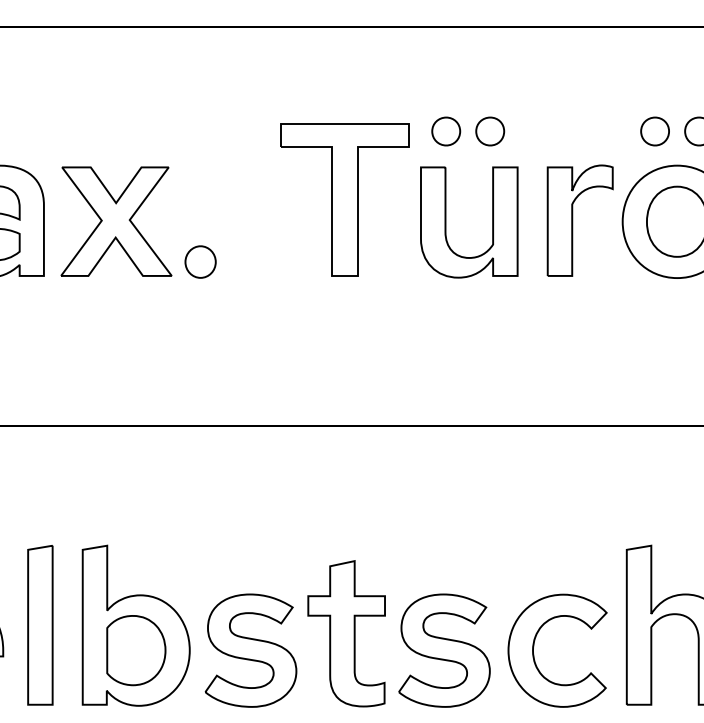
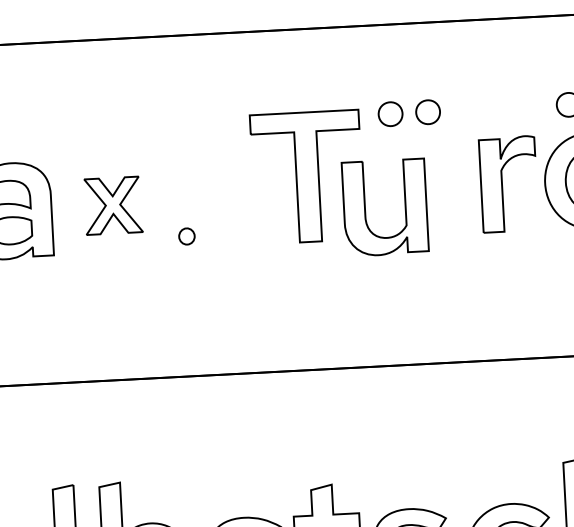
part: (116, 221) -> (113, 205), size x0.6
part: (446, 222) -> (365, 208), moved
part: (200, 261) -> (186, 236), size x0.6

